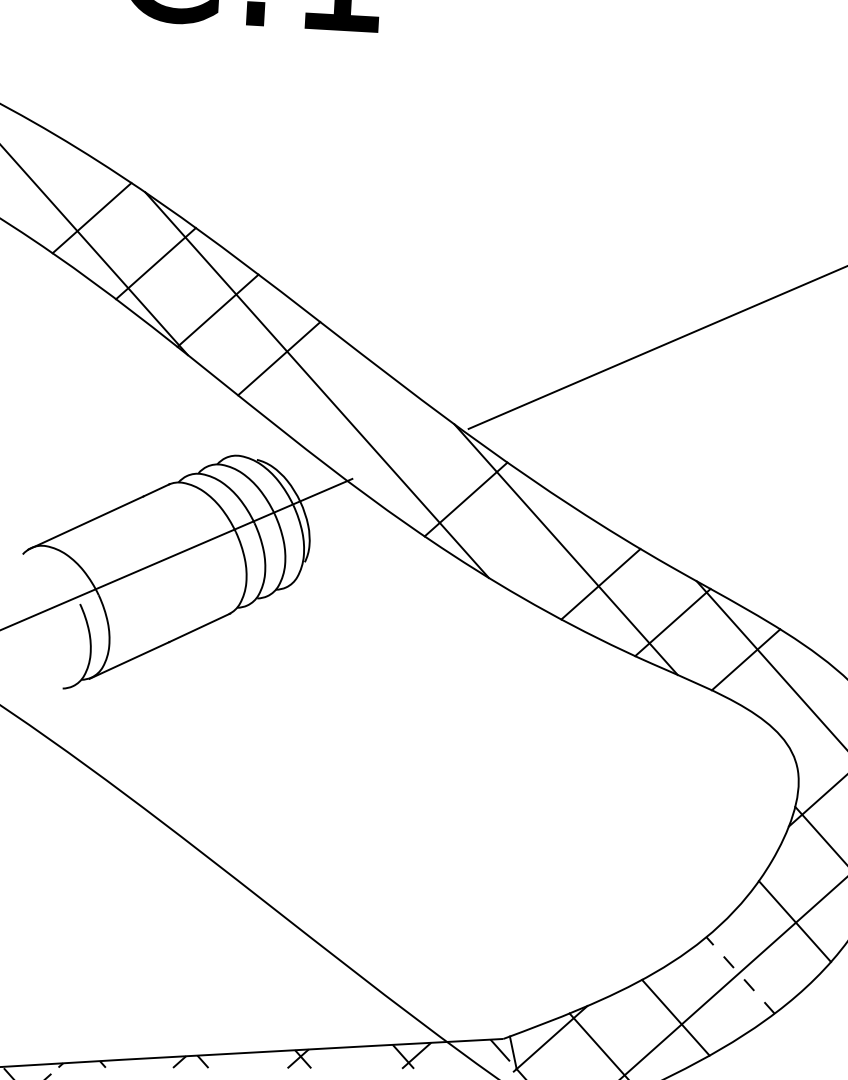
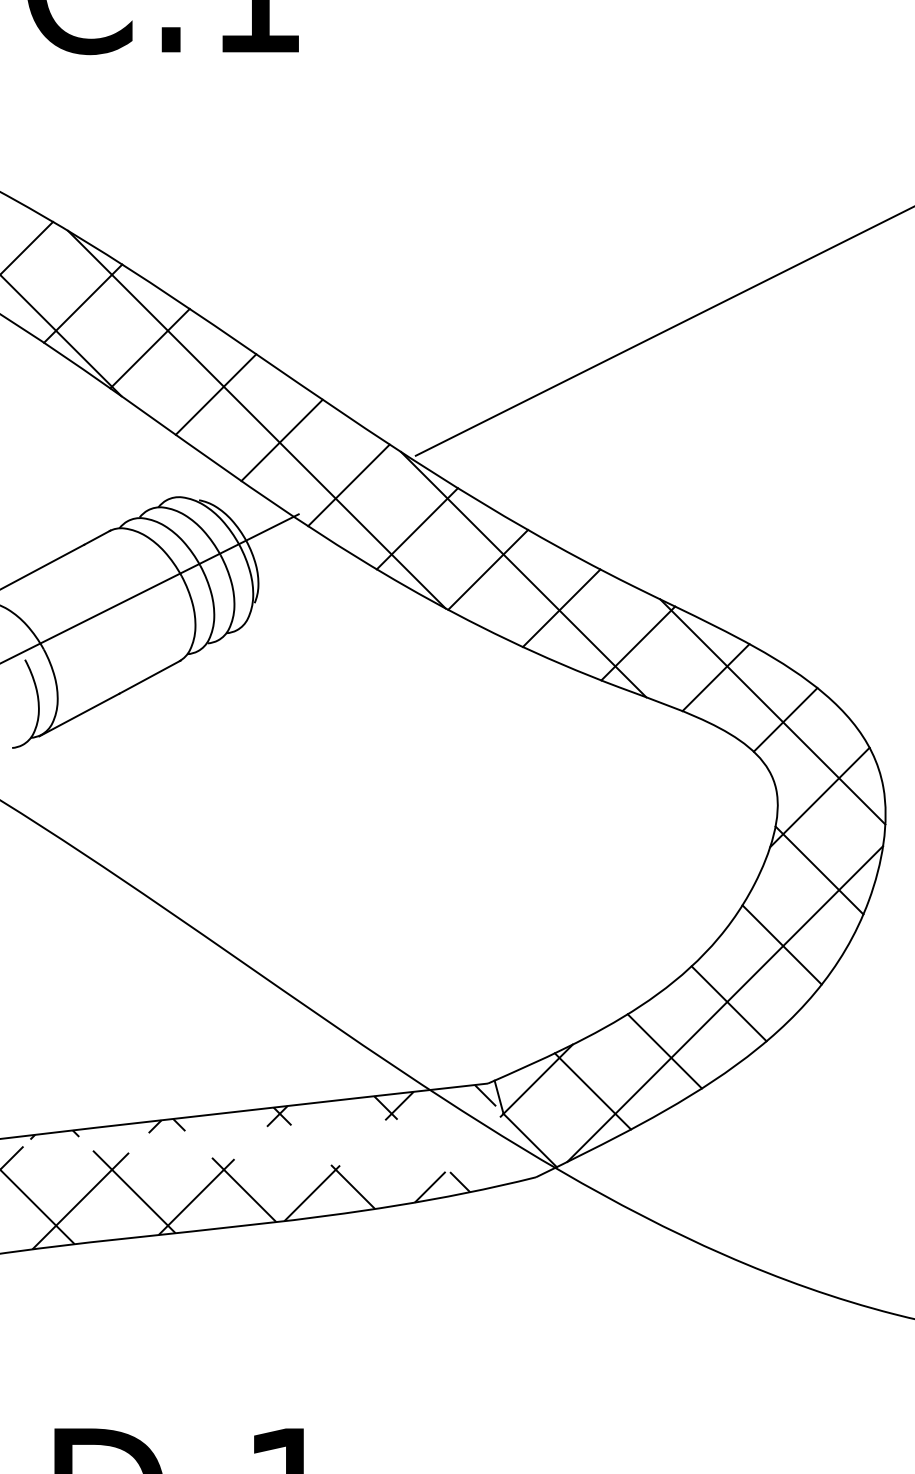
line: (339, 406) -> (281, 440), added
line: (401, 453) -> (348, 485), added
line: (532, 542) -> (488, 569), added
line: (810, 704) -> (785, 719), added
line: (740, 975) -> (729, 1003), dashed -> solid

